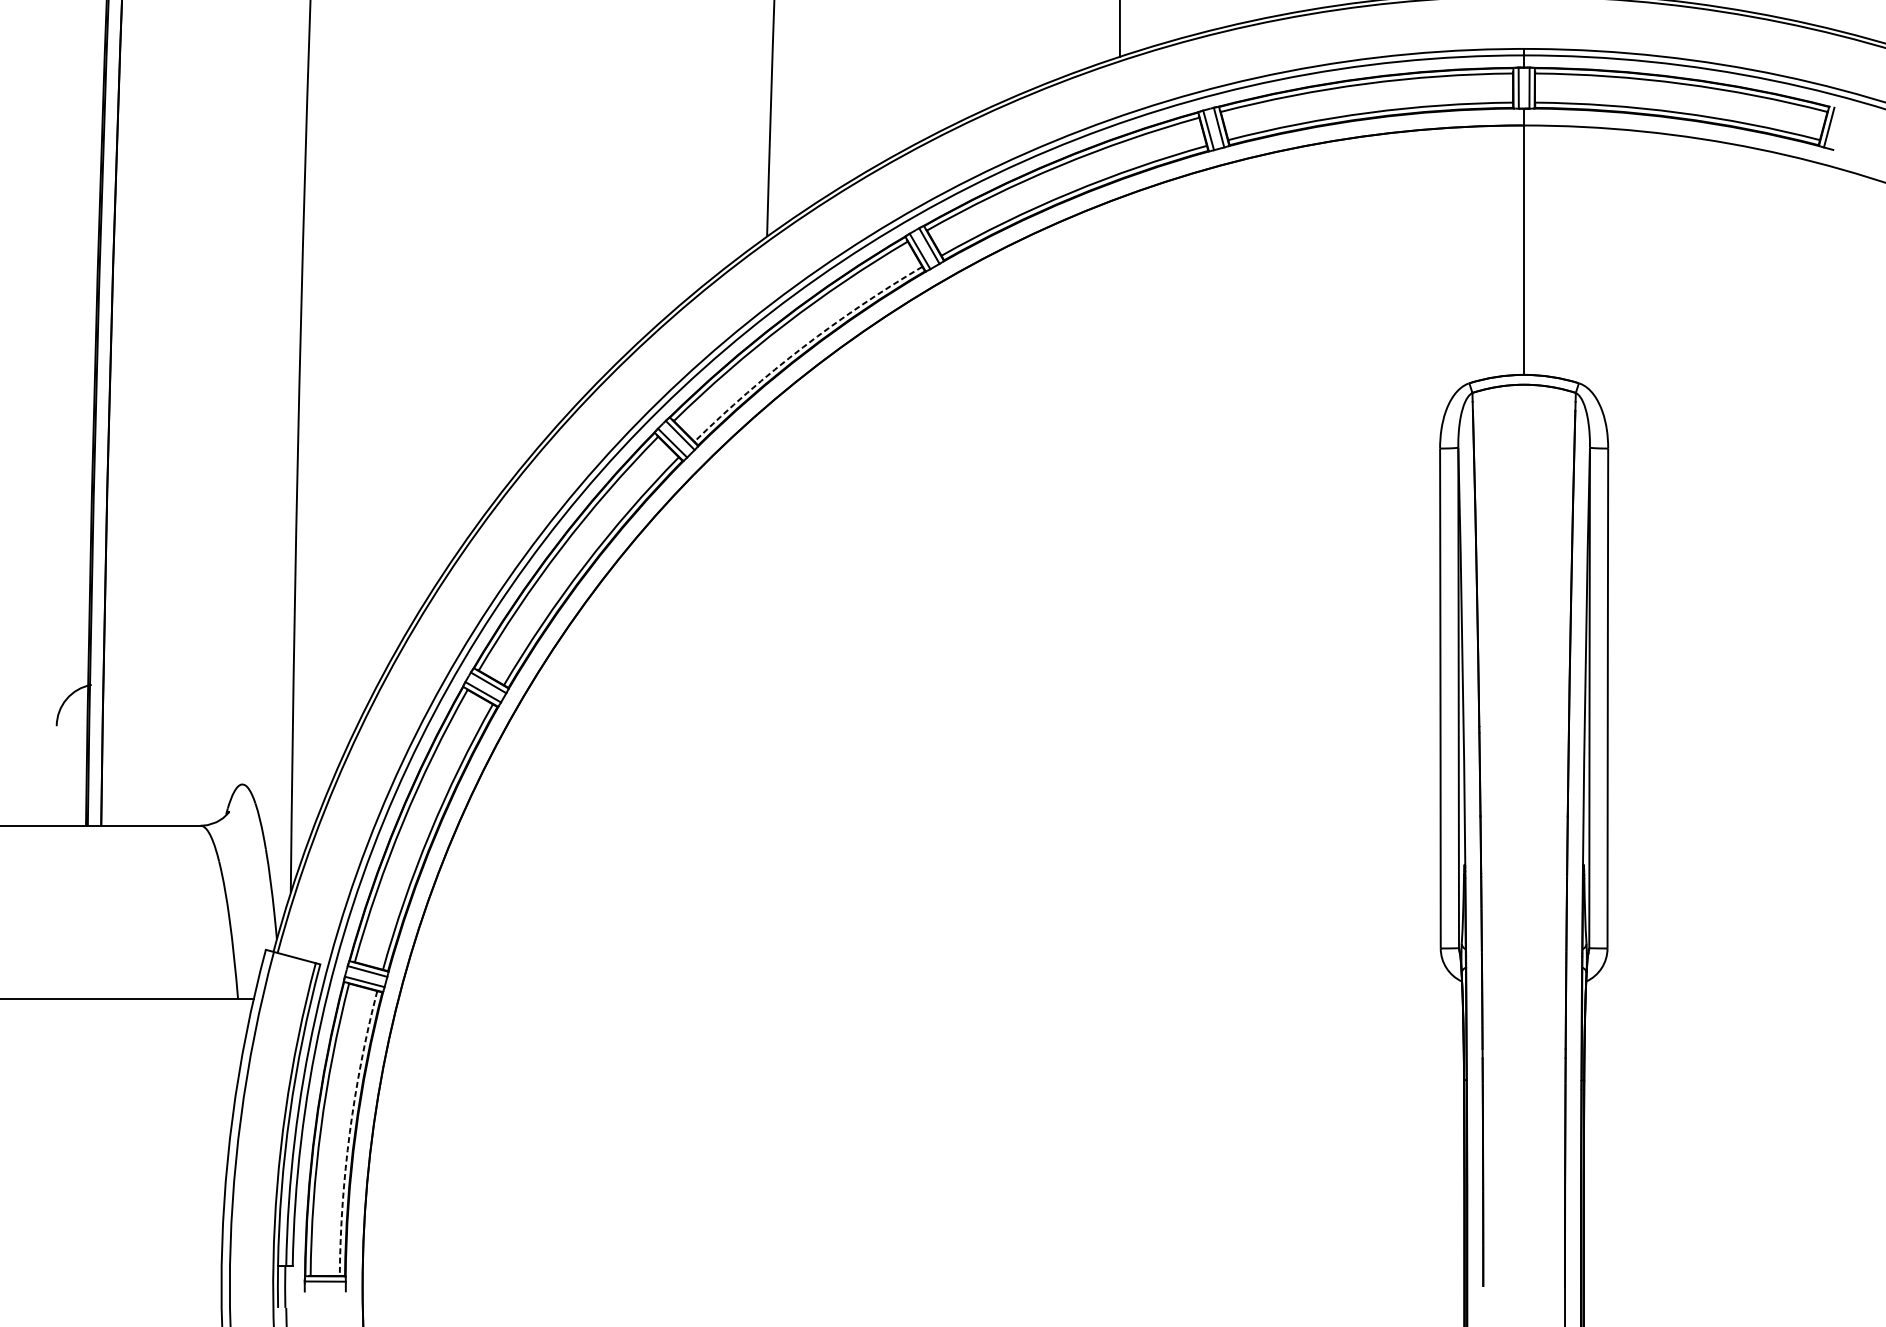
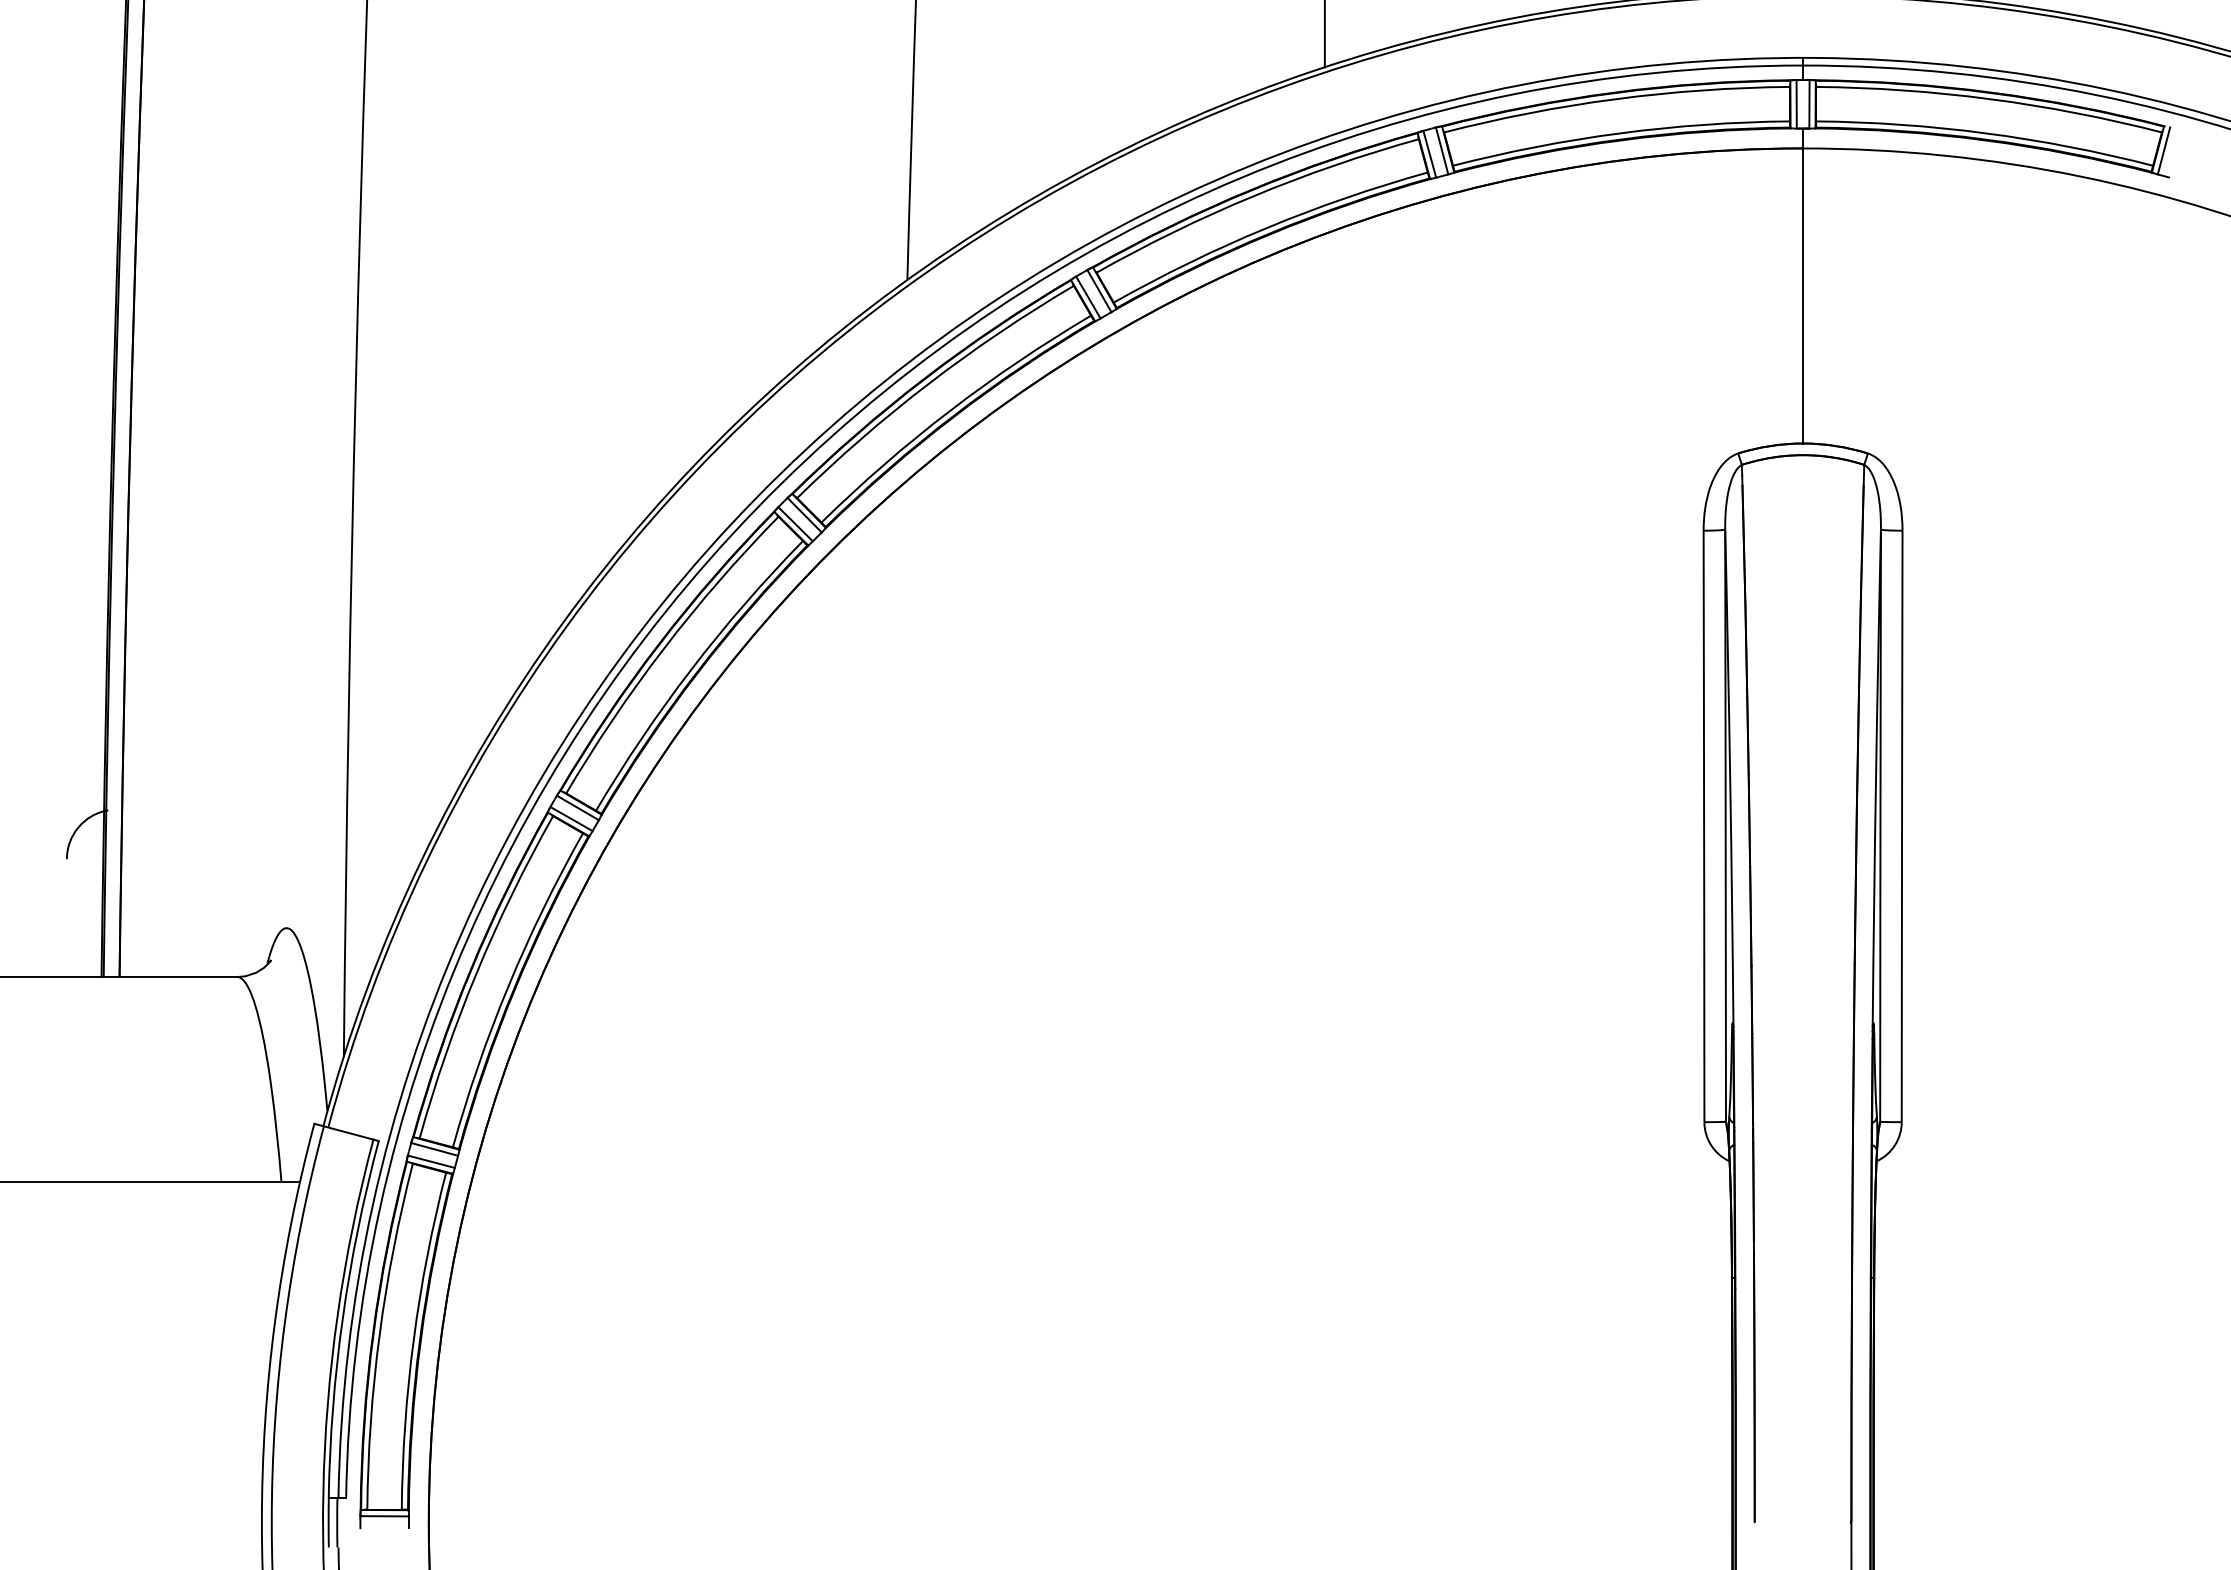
arc: (803, 346) -> (950, 410), dashed -> solid
arc: (349, 1132) -> (413, 1339), dashed -> solid

